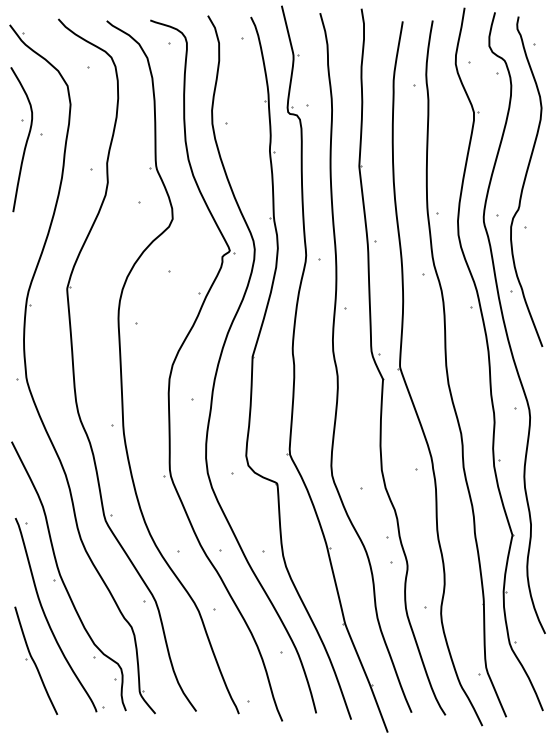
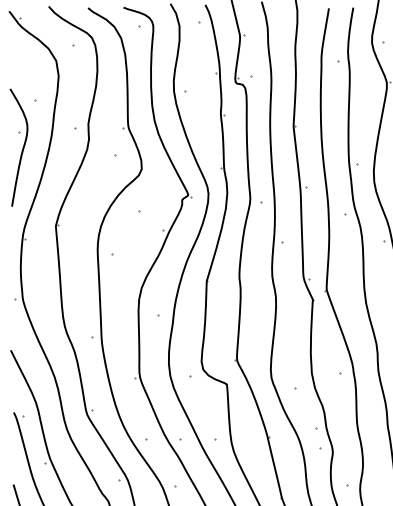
part: (21, 139) -> (18, 147), moved

